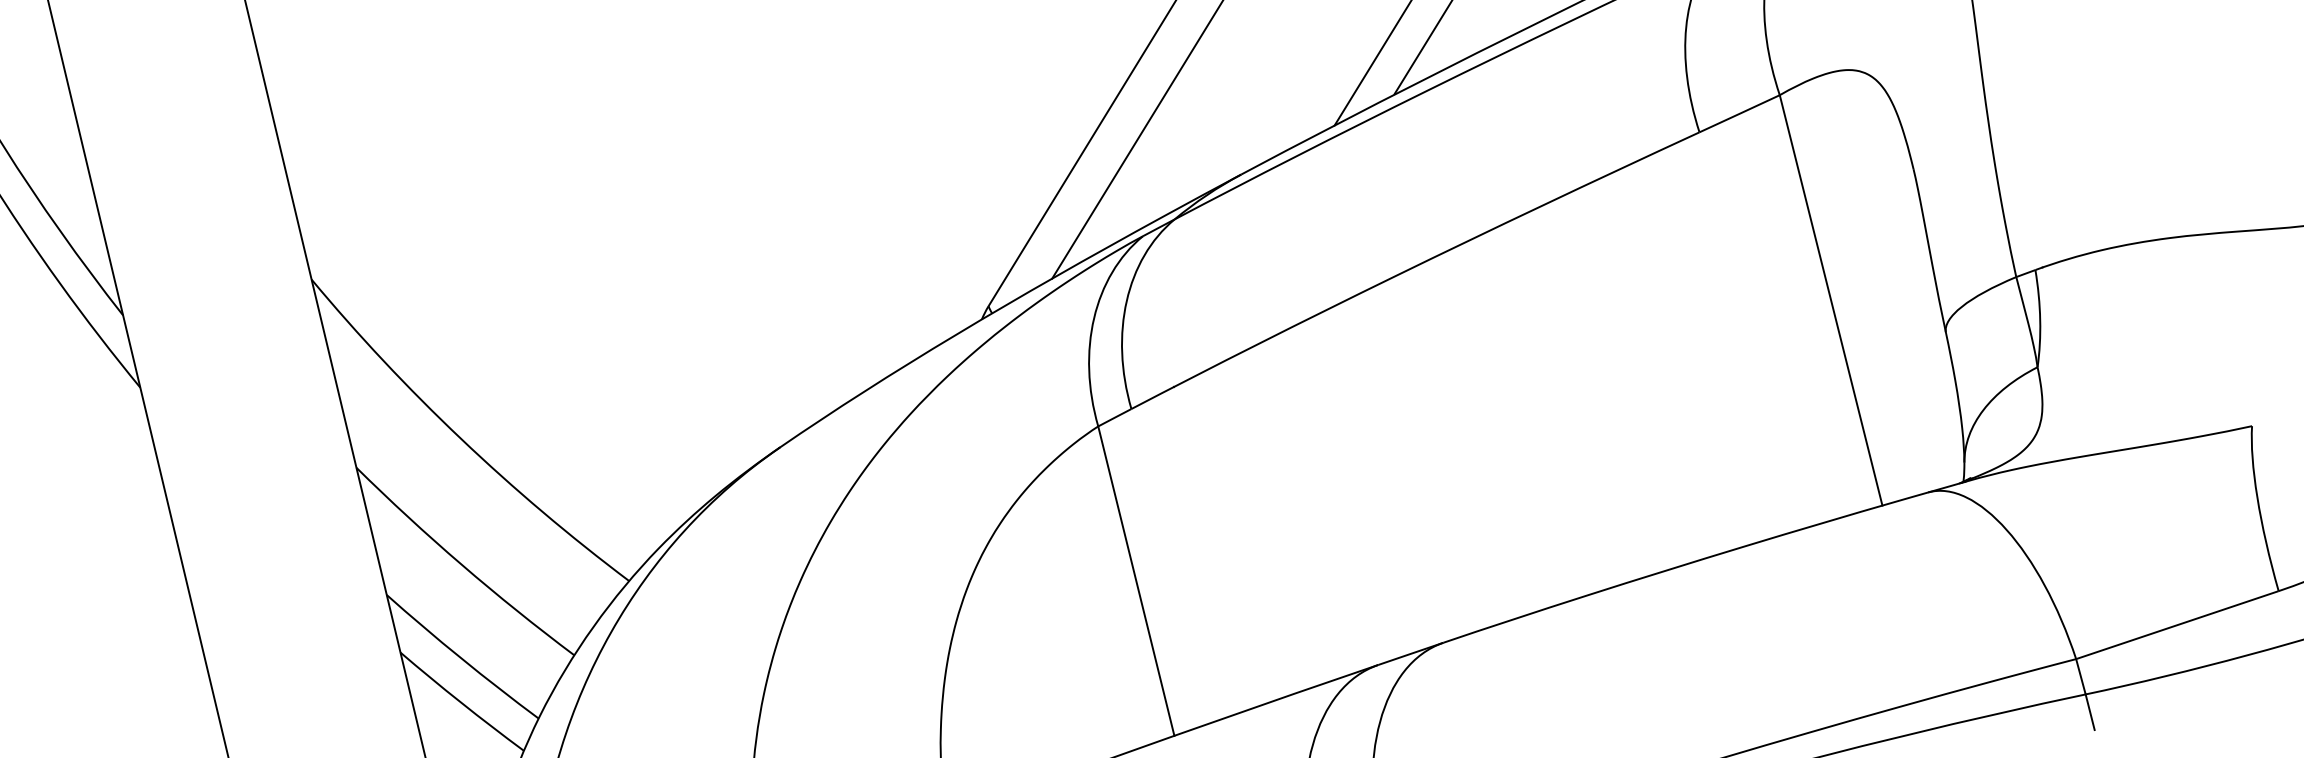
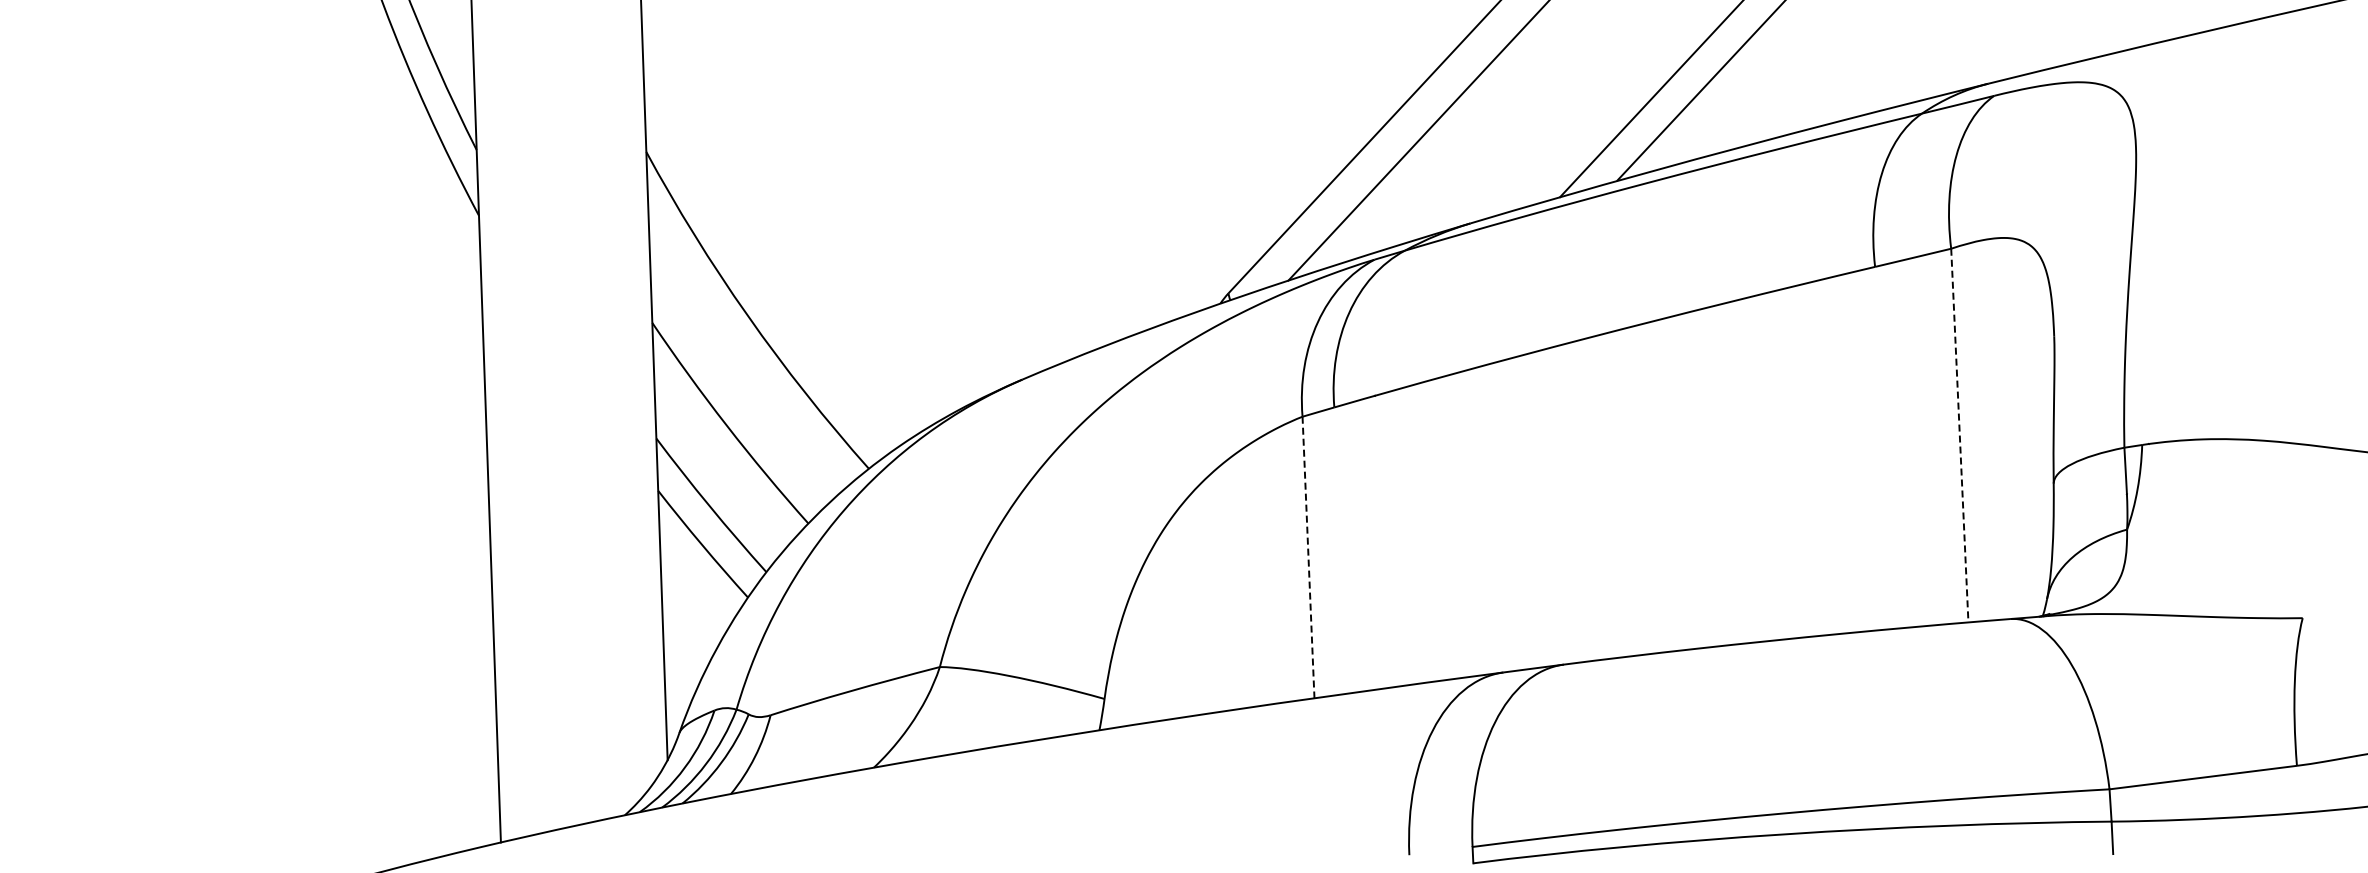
line: (1830, 301) -> (1959, 436), solid -> dashed
line: (1136, 581) -> (1308, 557), solid -> dashed

